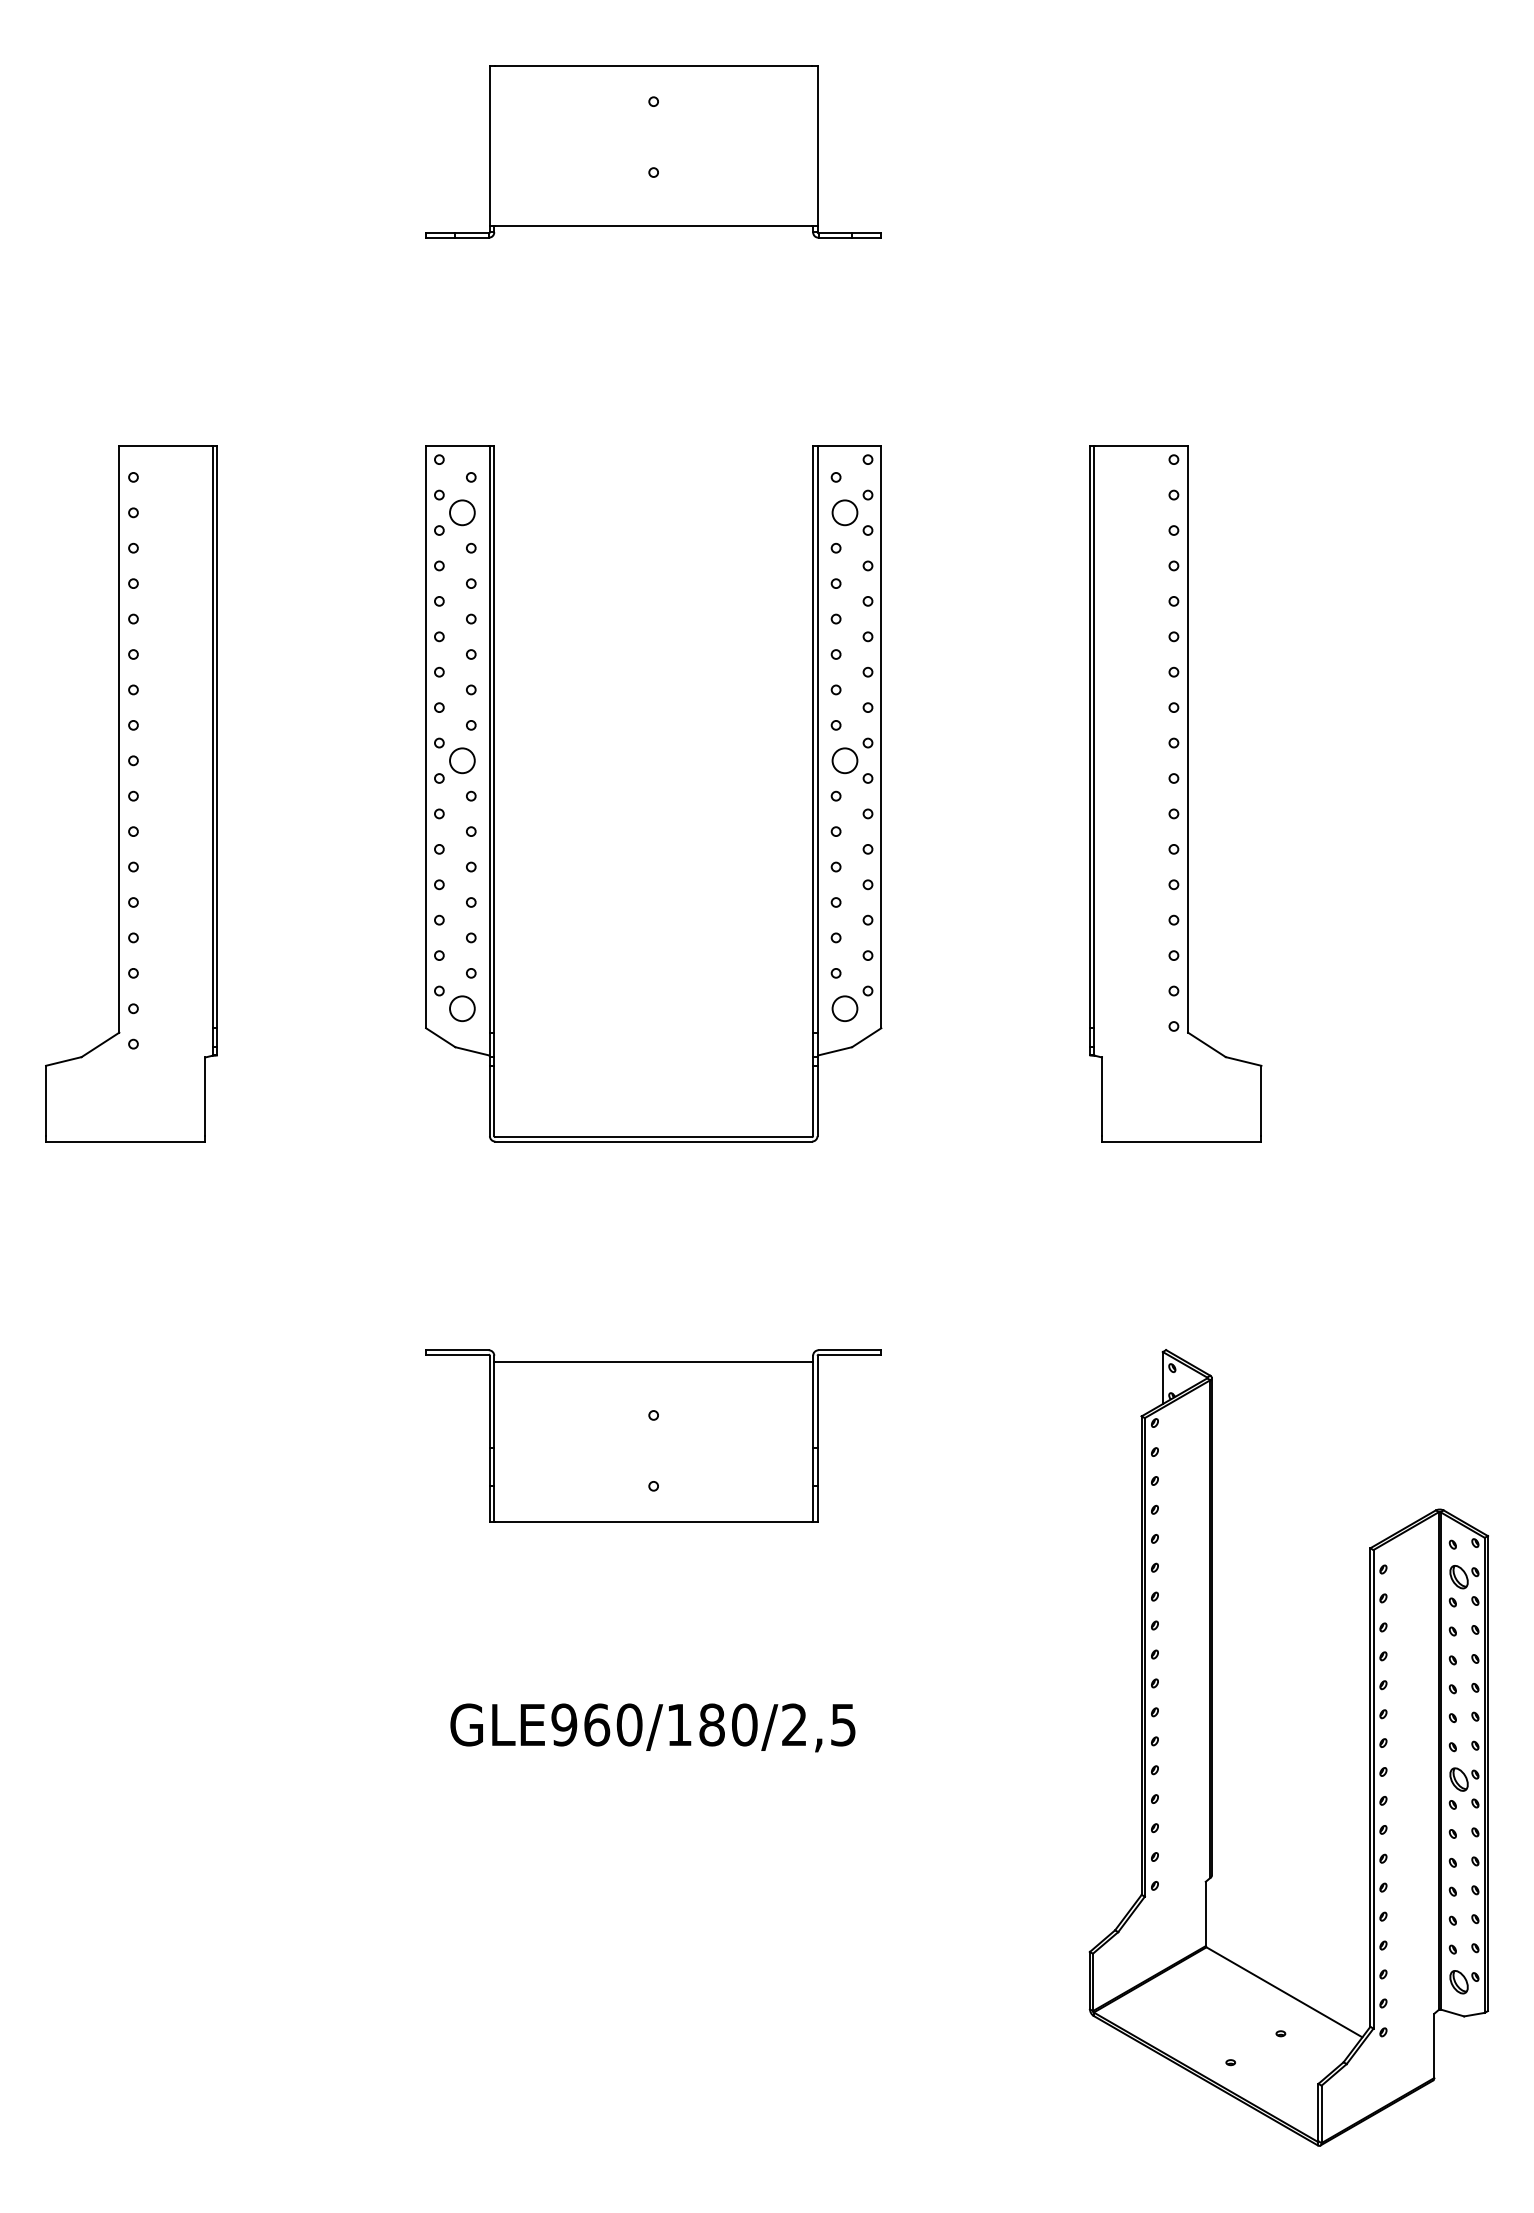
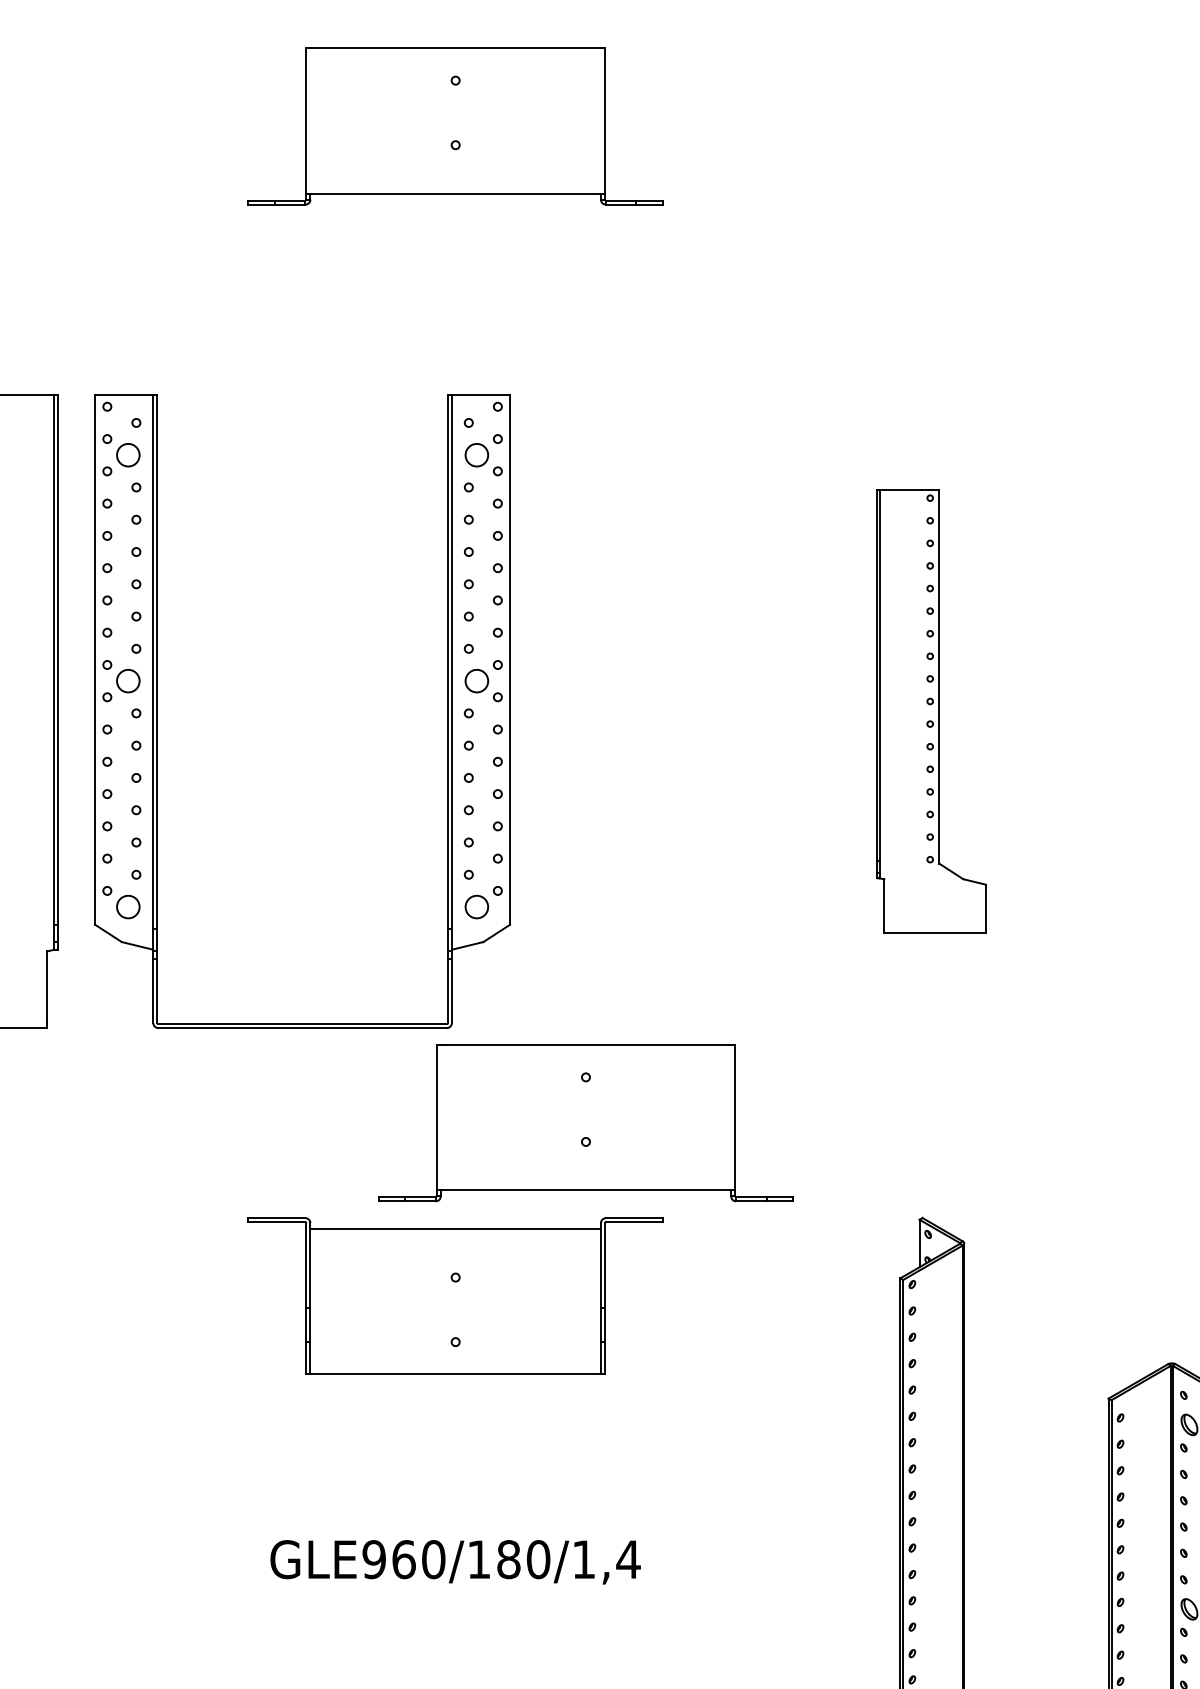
part: (494, 793) -> (157, 710), moved
part: (1175, 793) -> (931, 710), size x0.7
part: (796, 1245) -> (585, 1122), added
text: (819, 1724) -> (606, 1559), GLE960/180/2,5 -> GLE960/180/1,4

